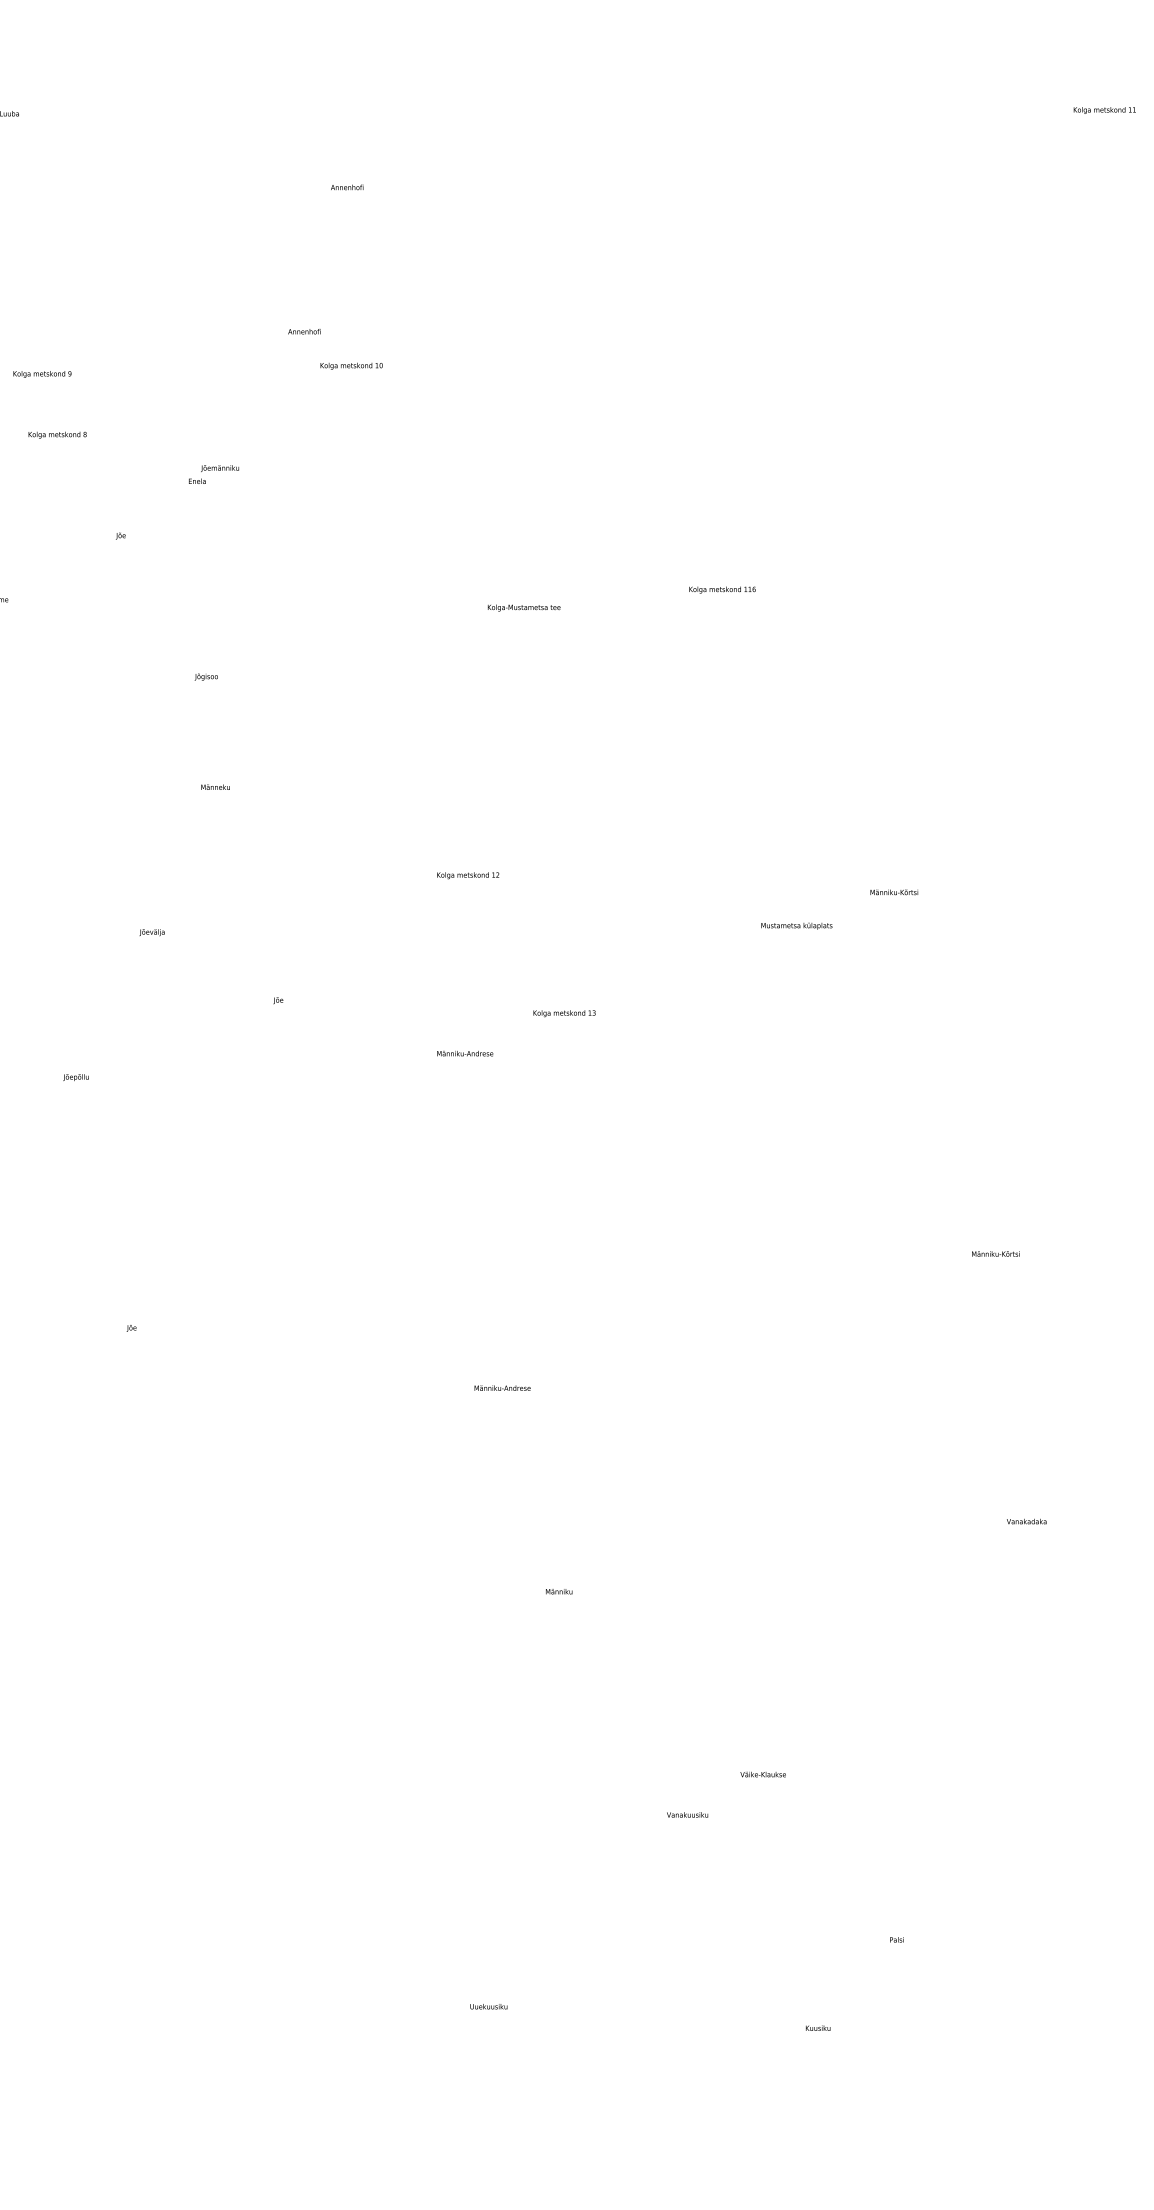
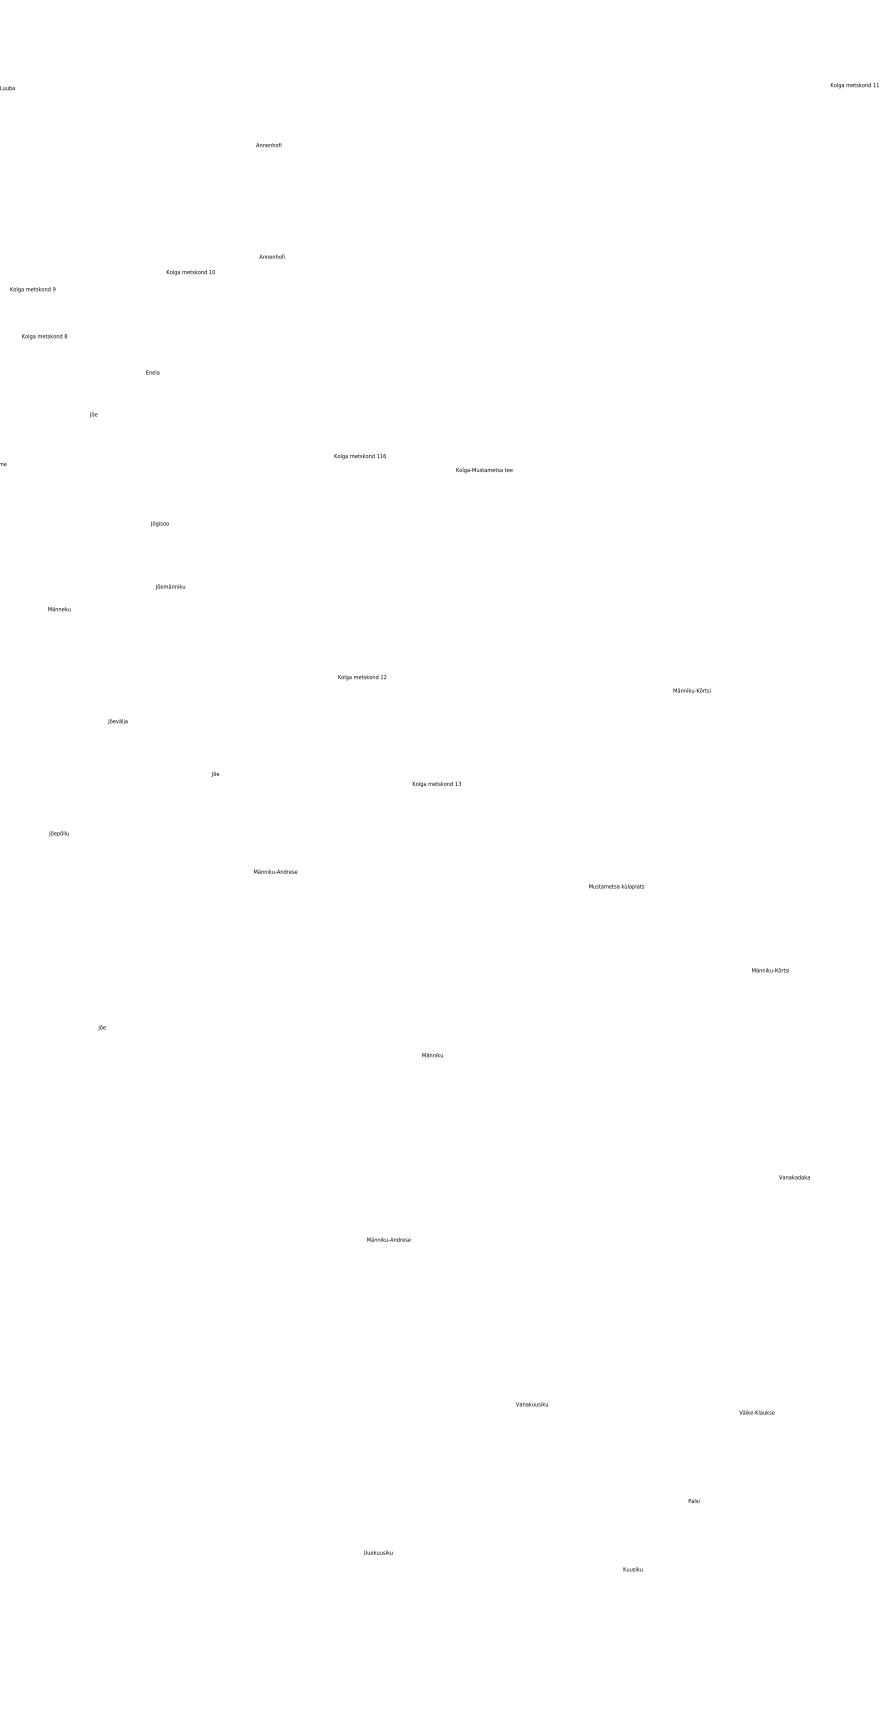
text: (304, 331) -> (272, 256), moved
text: (351, 365) -> (190, 272), moved
text: (220, 468) -> (170, 586), moved
text: (722, 589) -> (360, 456), moved
text: (523, 607) -> (484, 470), moved
text: (215, 786) -> (59, 608), moved
text: (796, 925) -> (616, 886), moved
text: (465, 1053) -> (275, 871), moved
text: (502, 1387) -> (388, 1239), moved
text: (559, 1591) -> (432, 1055), moved
text: (762, 1774) -> (756, 1412), moved

